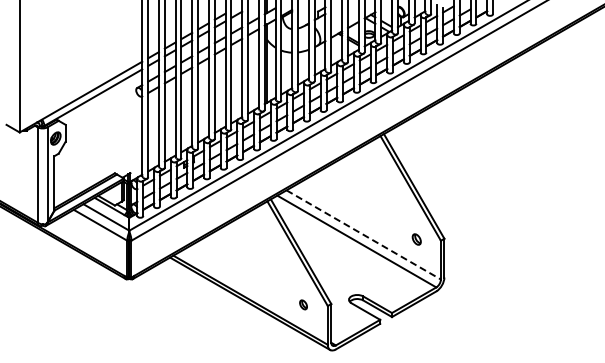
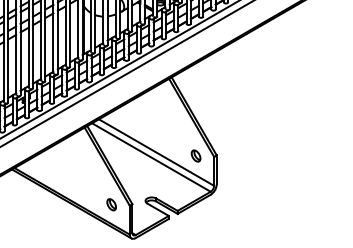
line: (364, 235) -> (157, 153), dashed -> solid
part: (416, 239) -> (195, 156), size x1.43
part: (303, 304) -> (111, 204), size x1.67

